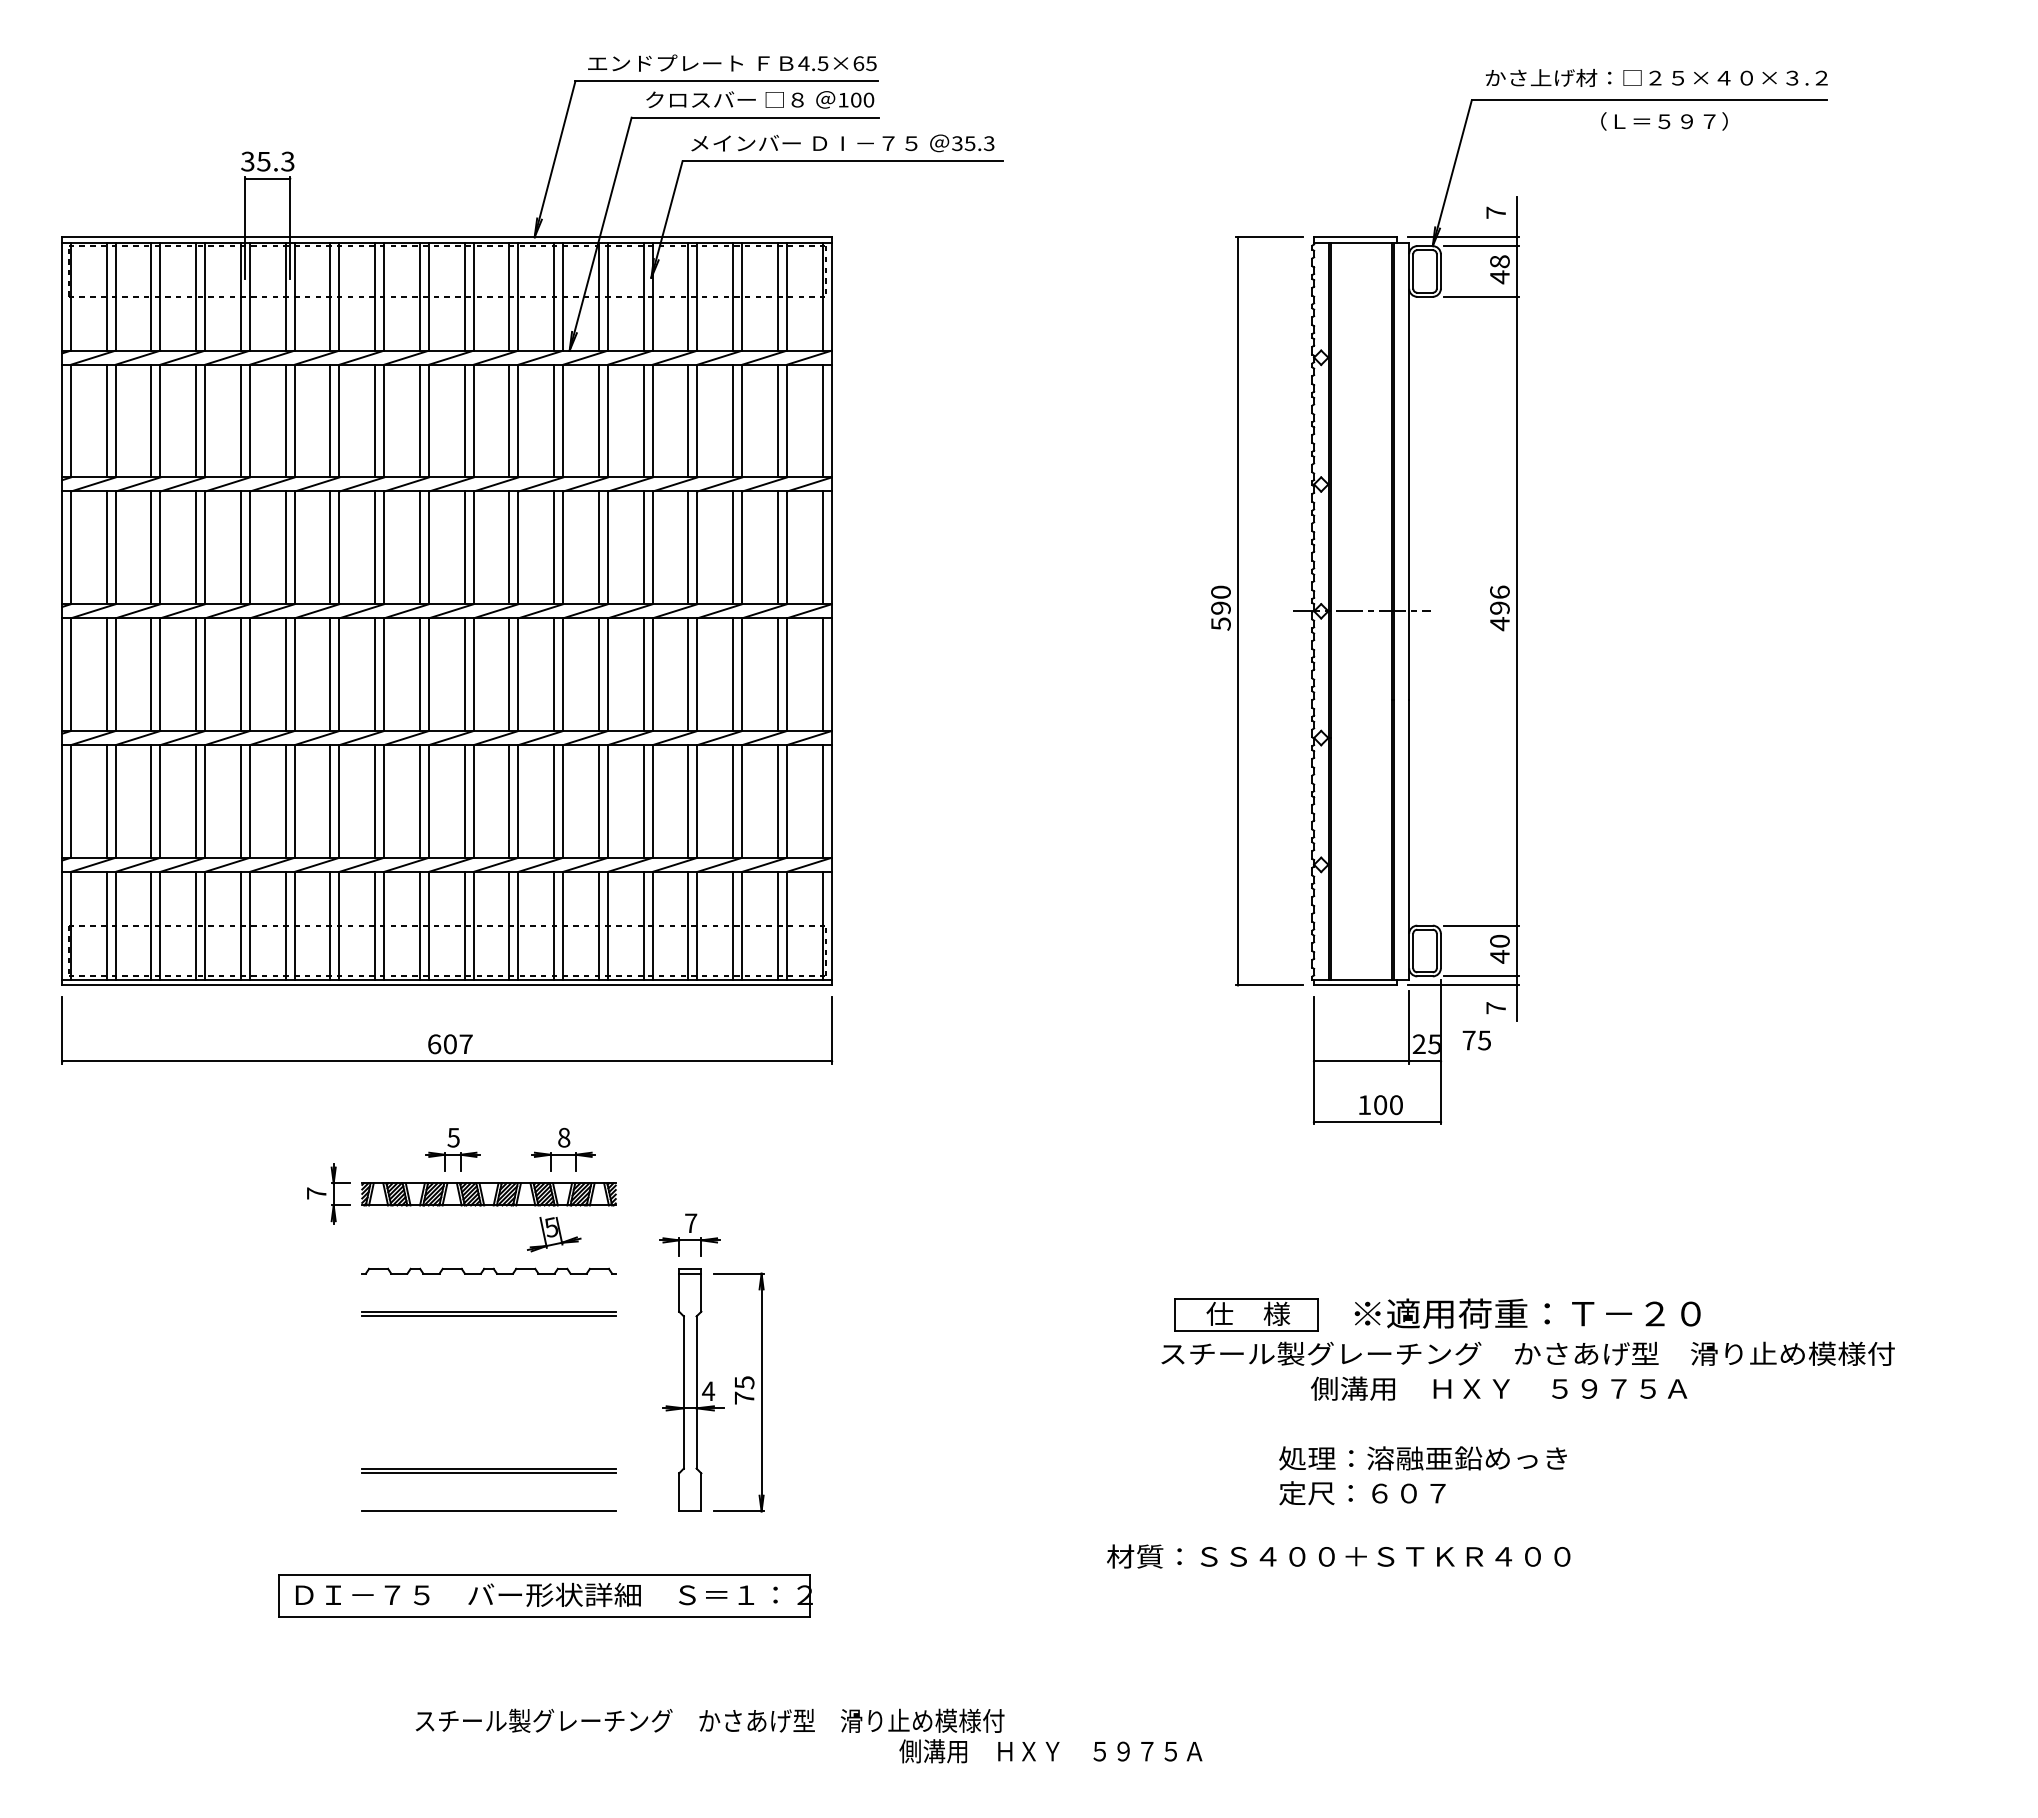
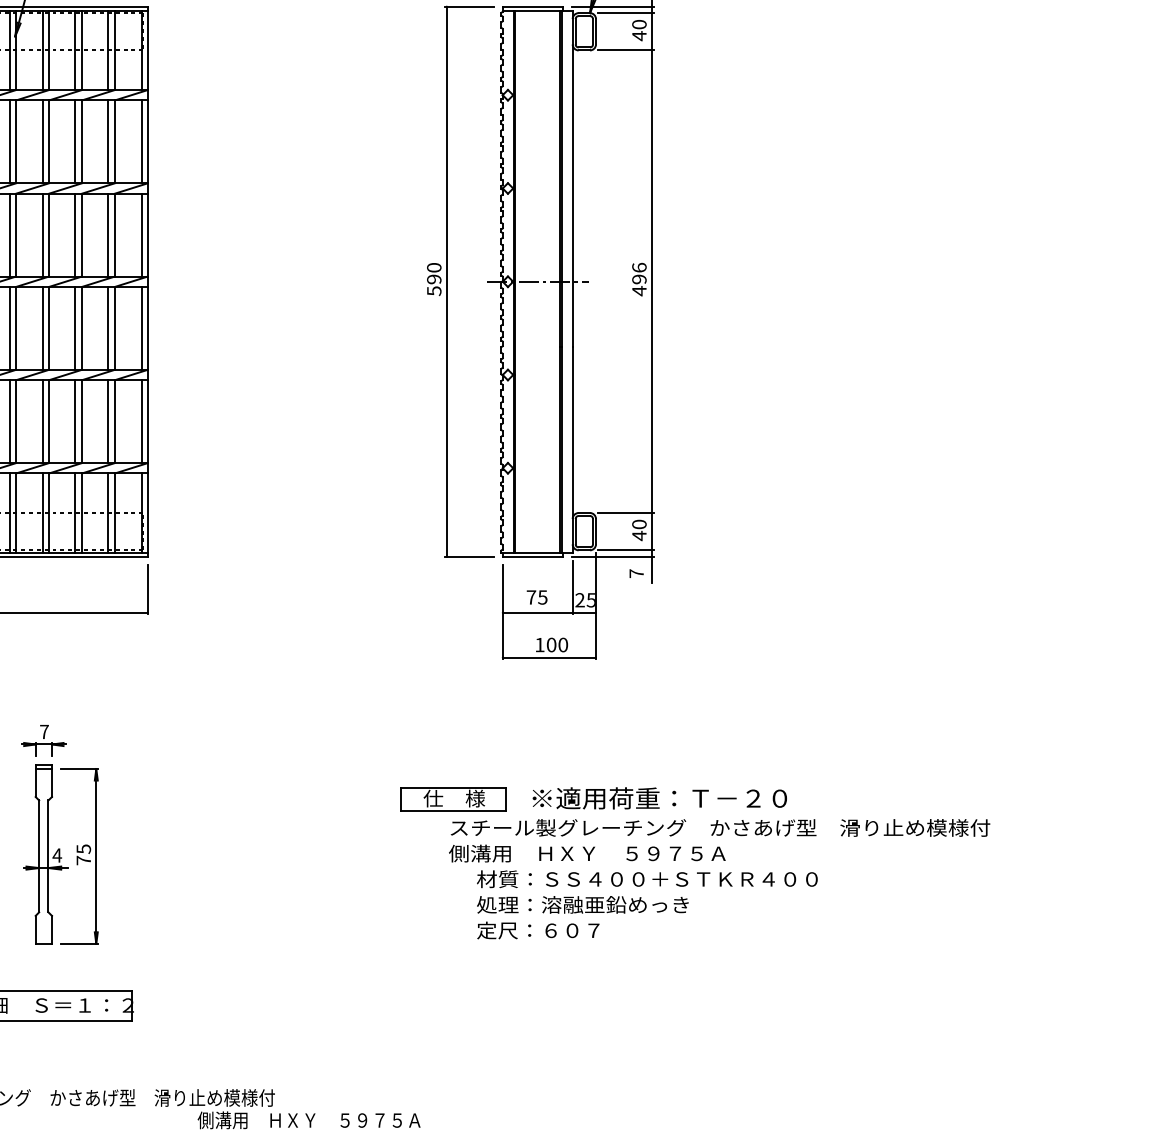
text: (1499, 261) -> (639, 24), 48 -> 40
text: (1476, 1040) -> (536, 597), moved
text: (1527, 1353) -> (720, 827), moved
text: (1499, 1388) -> (587, 853), moved
text: (1338, 1556) -> (647, 879), moved

